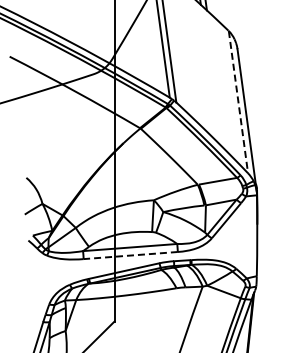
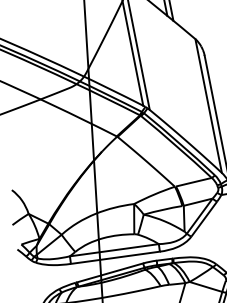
line: (238, 102) -> (208, 106), dashed -> solid
line: (130, 255) -> (115, 257), dashed -> solid

